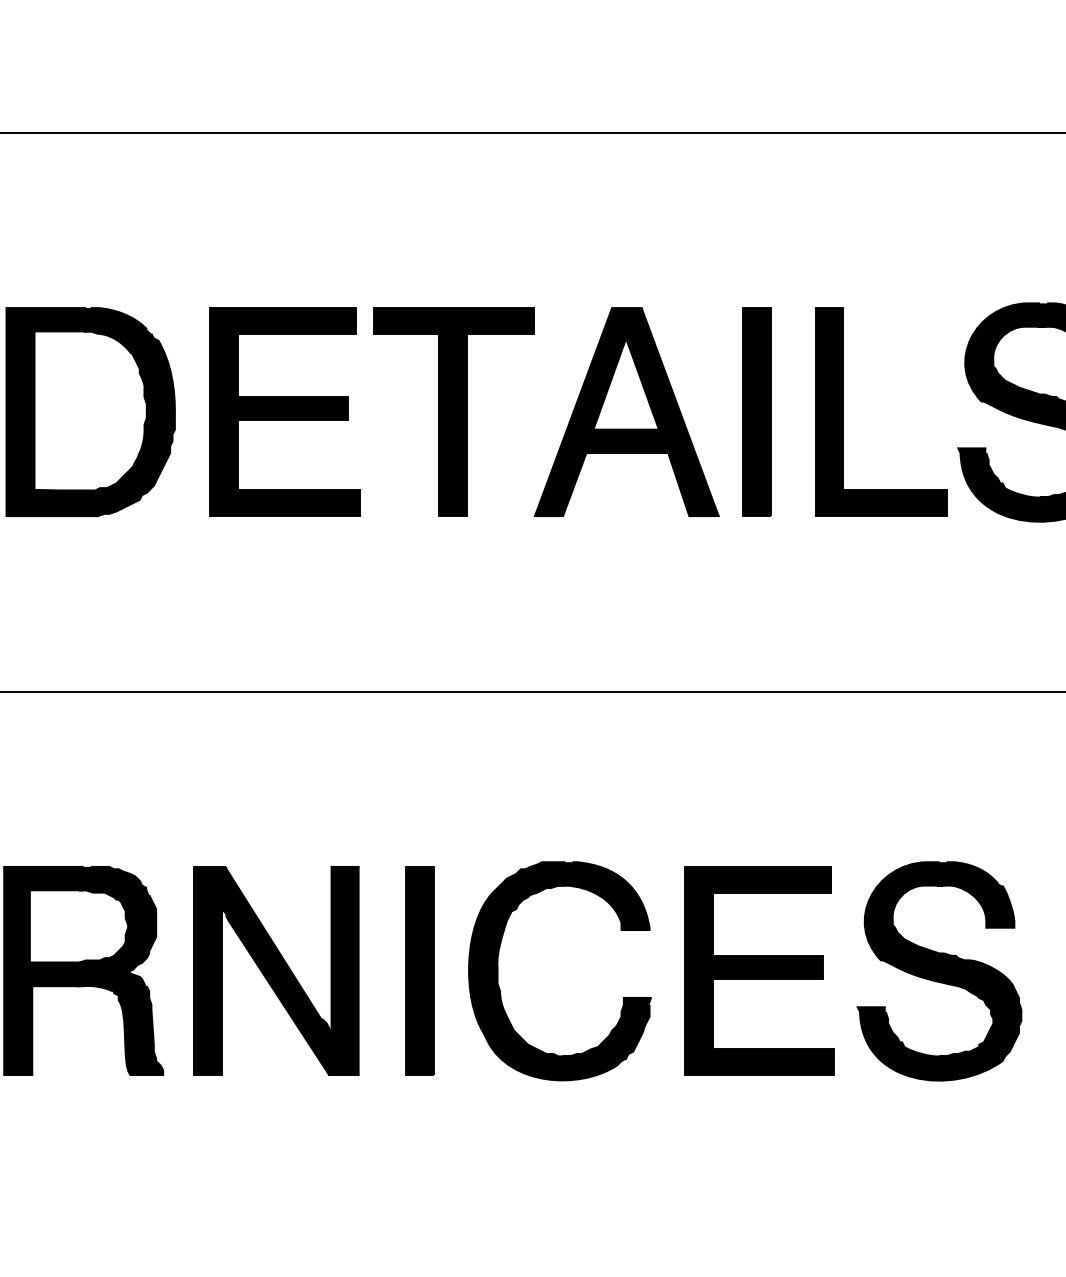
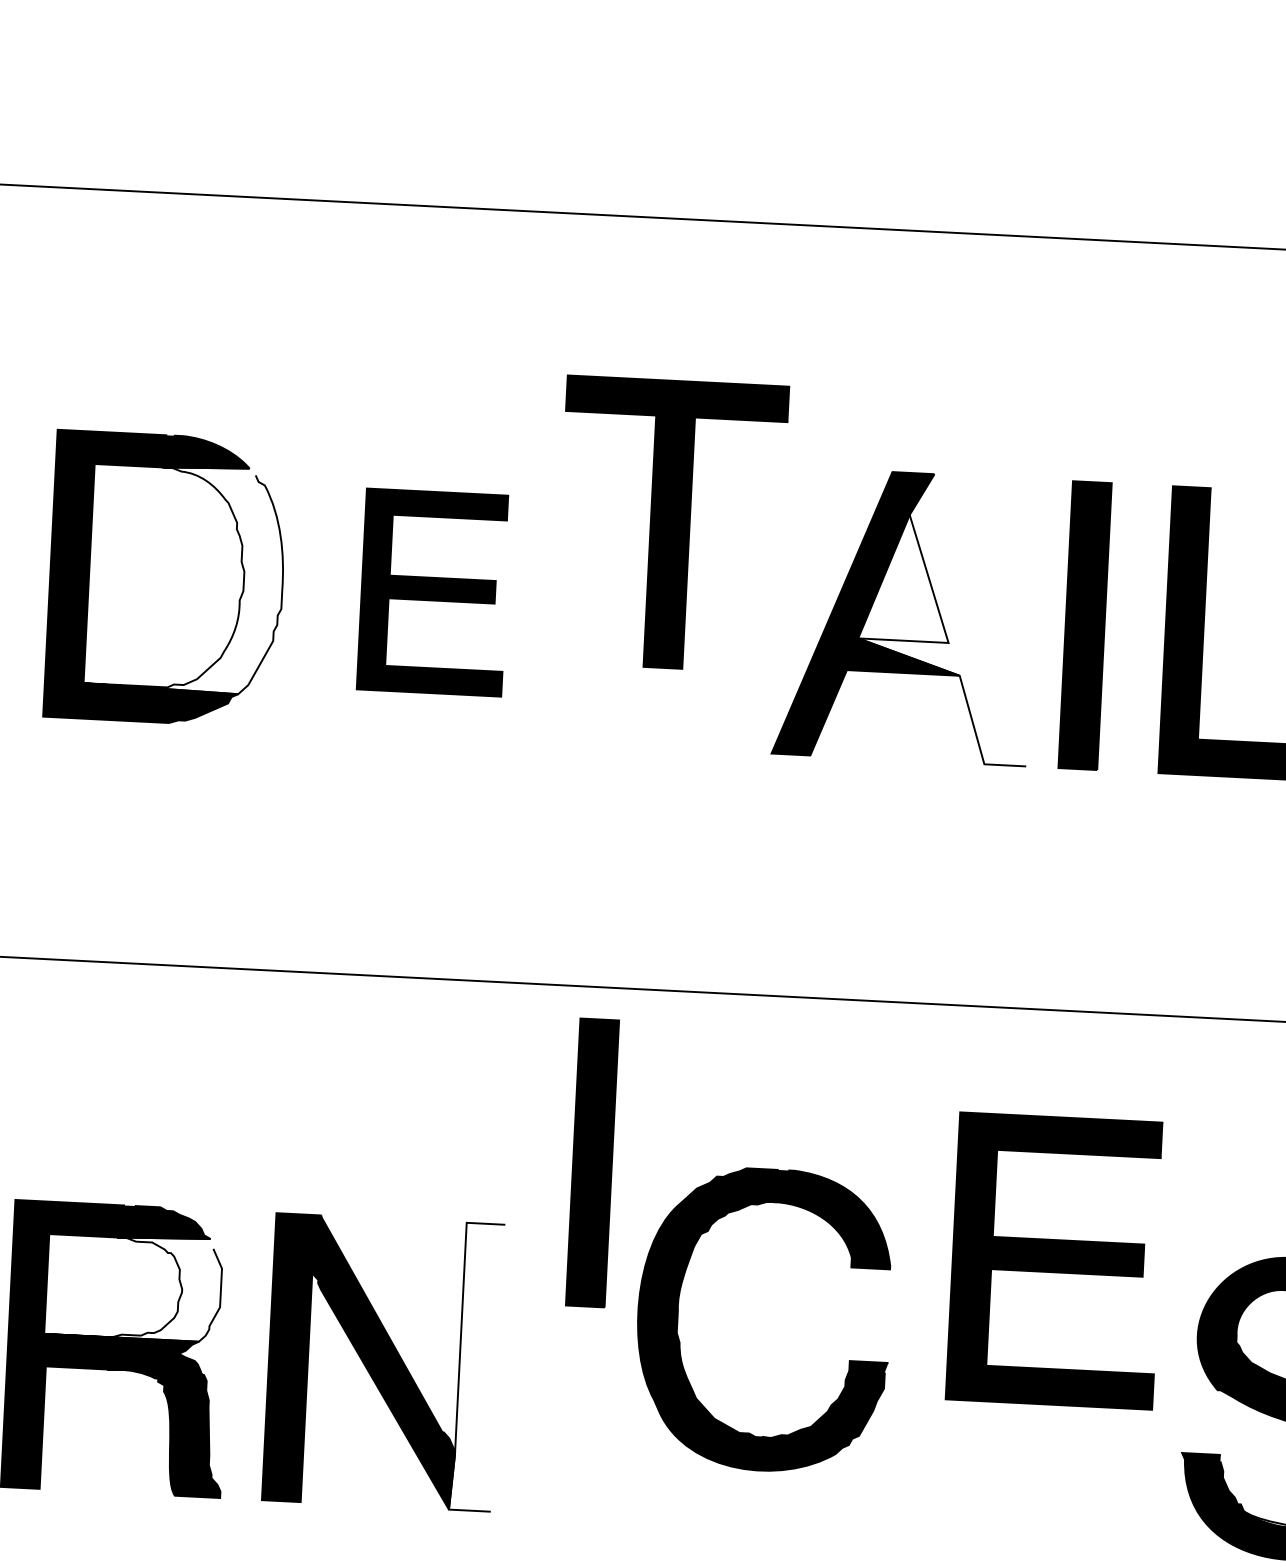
fill: (104, 410) -> (185, 577), removed
part: (284, 411) -> (433, 591), size x0.7
part: (453, 411) -> (670, 523), moved
fill: (656, 412) -> (946, 619), removed
fill: (92, 924) -> (133, 1285), removed
fill: (344, 970) -> (477, 1366), removed
part: (419, 970) -> (591, 1162), moved
part: (759, 970) -> (1056, 1260), moved
part: (498, 971) -> (678, 1315), moved

